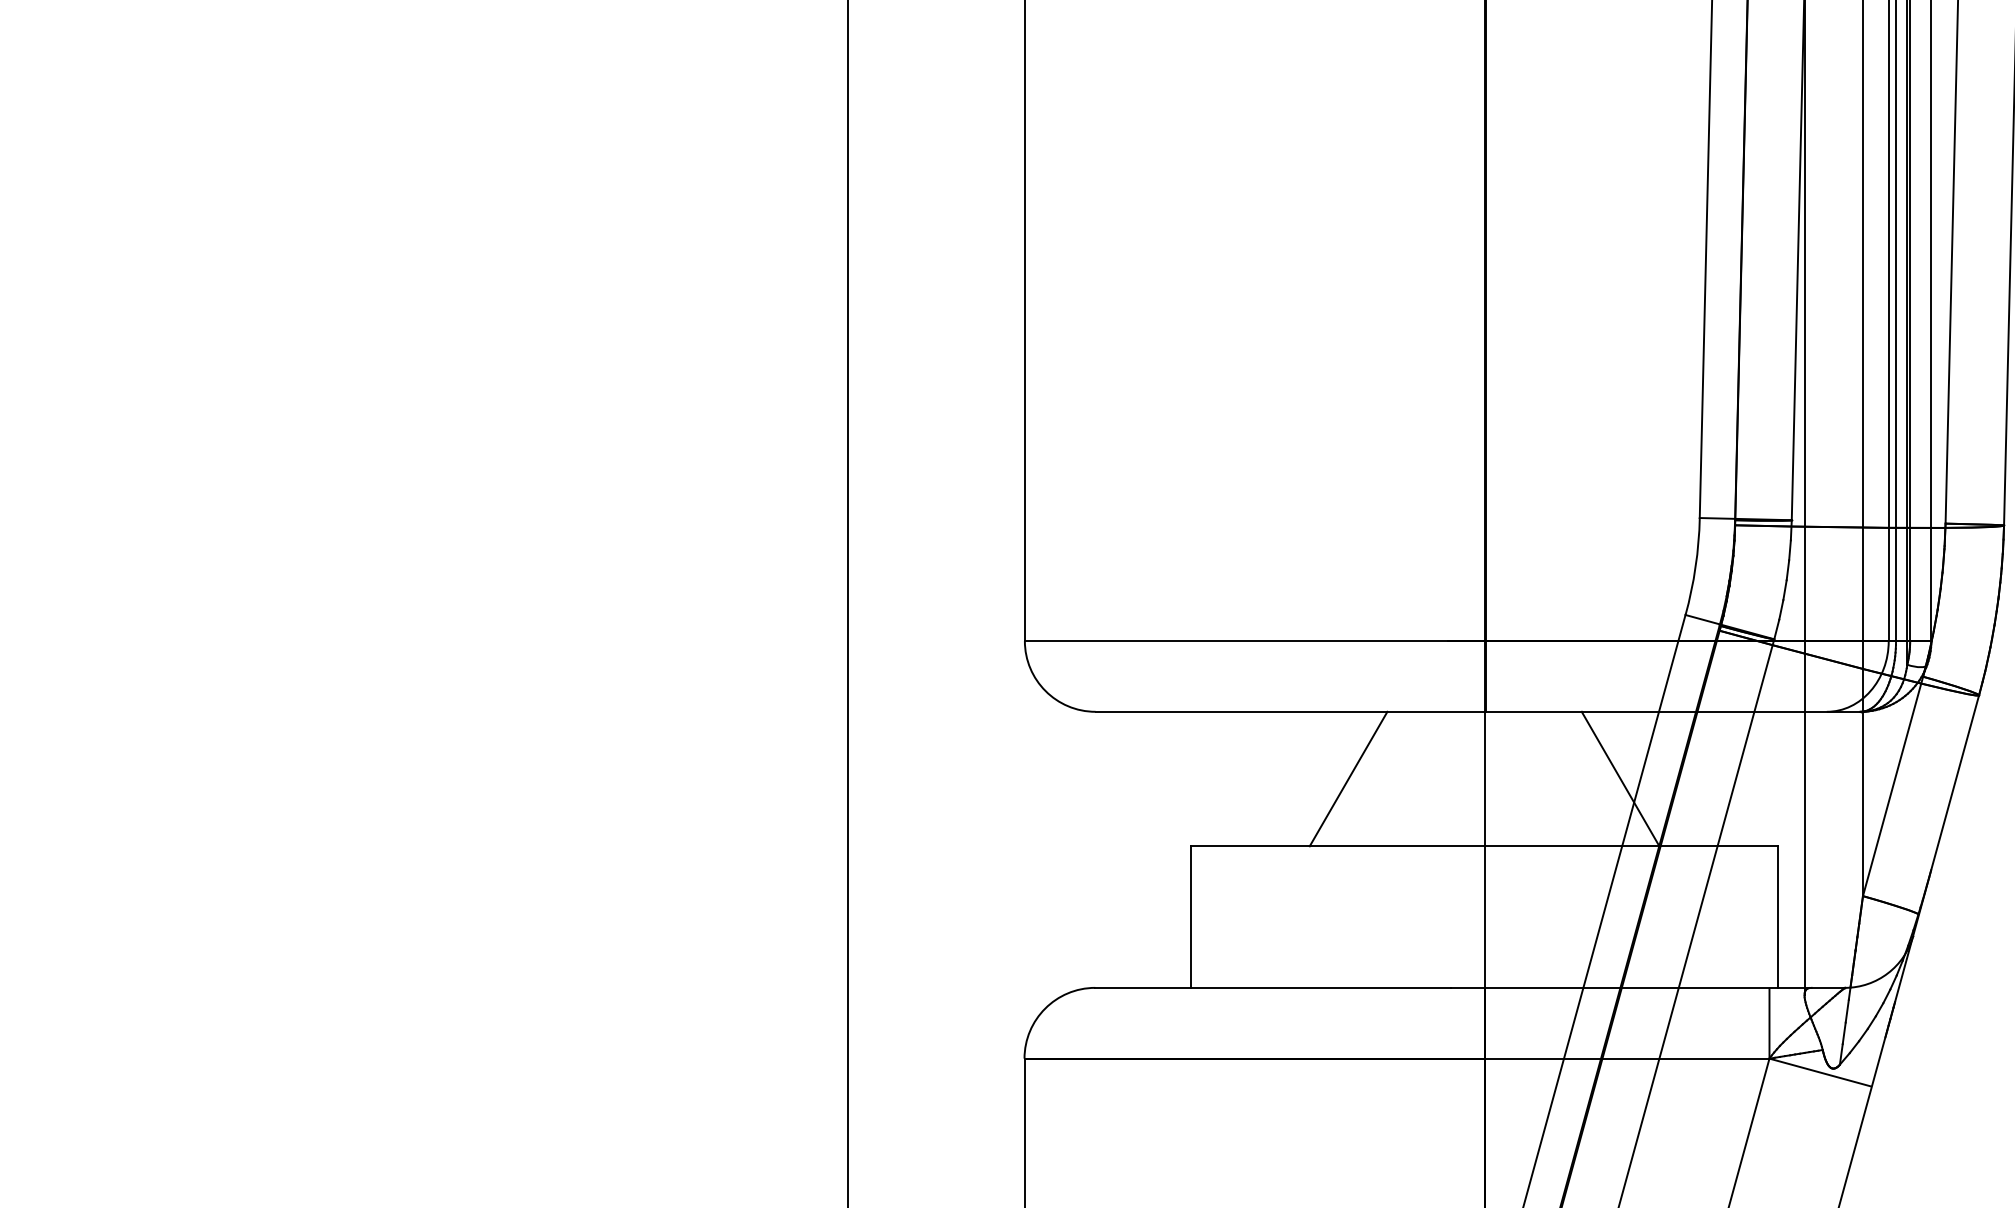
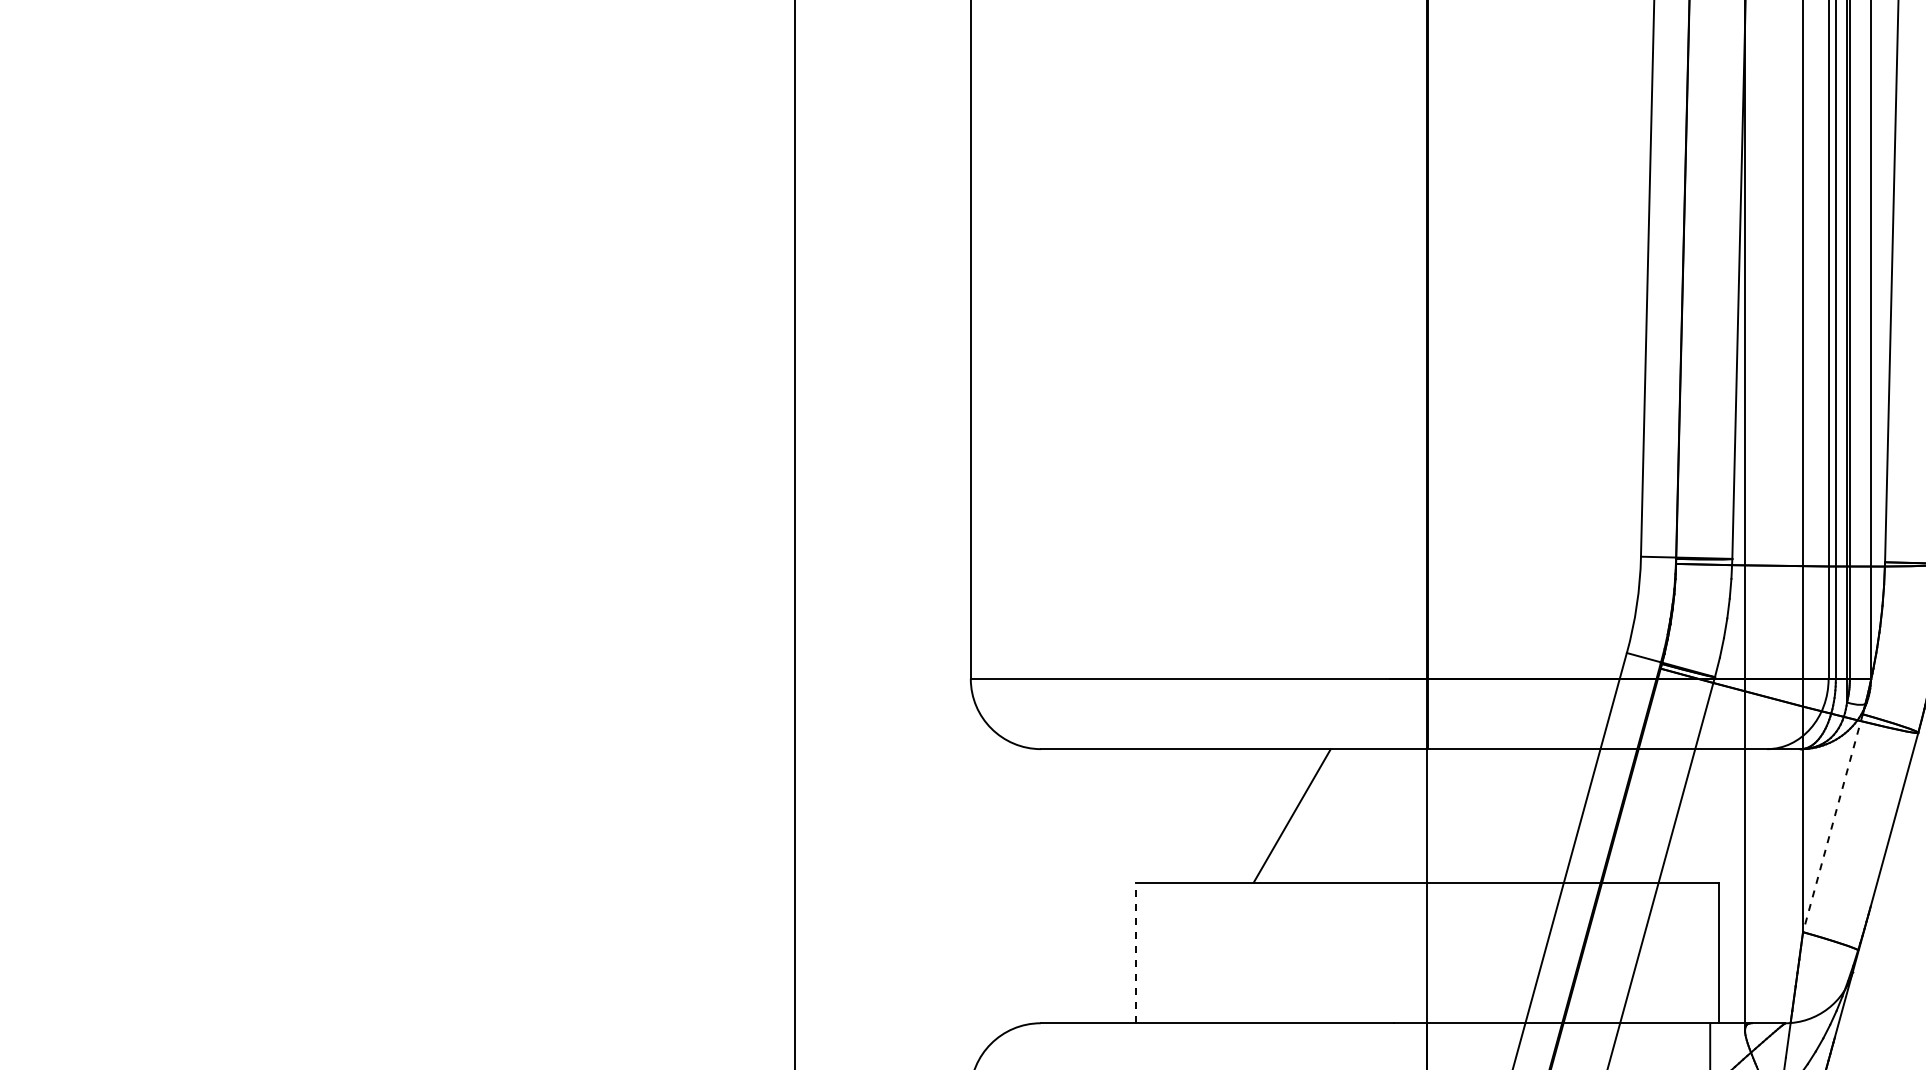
line: (1620, 778) -> (1562, 815), removed
line: (1893, 786) -> (1833, 823), solid -> dashed
line: (1190, 917) -> (1135, 953), solid -> dashed

